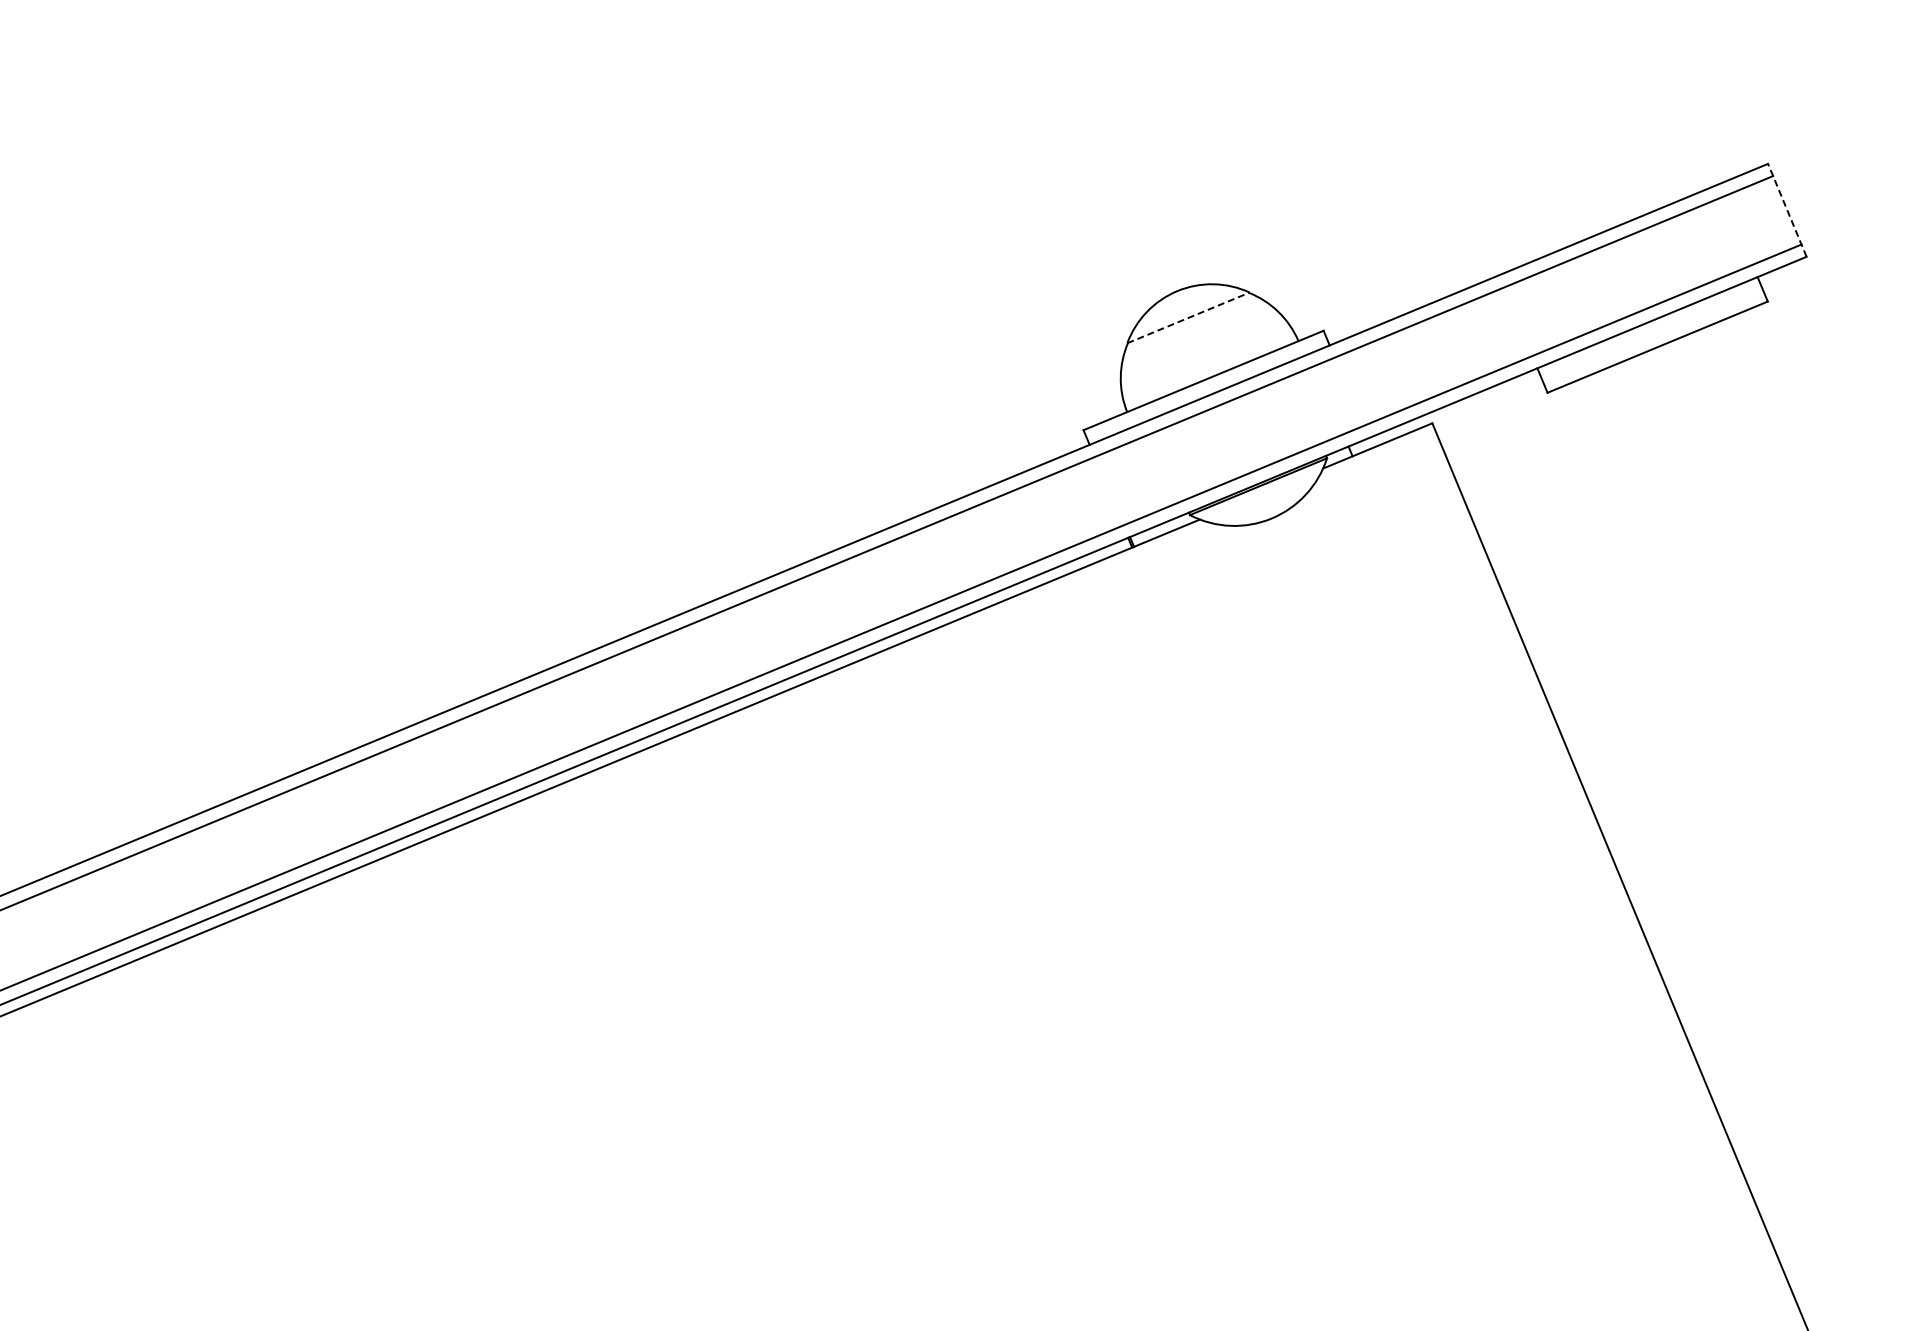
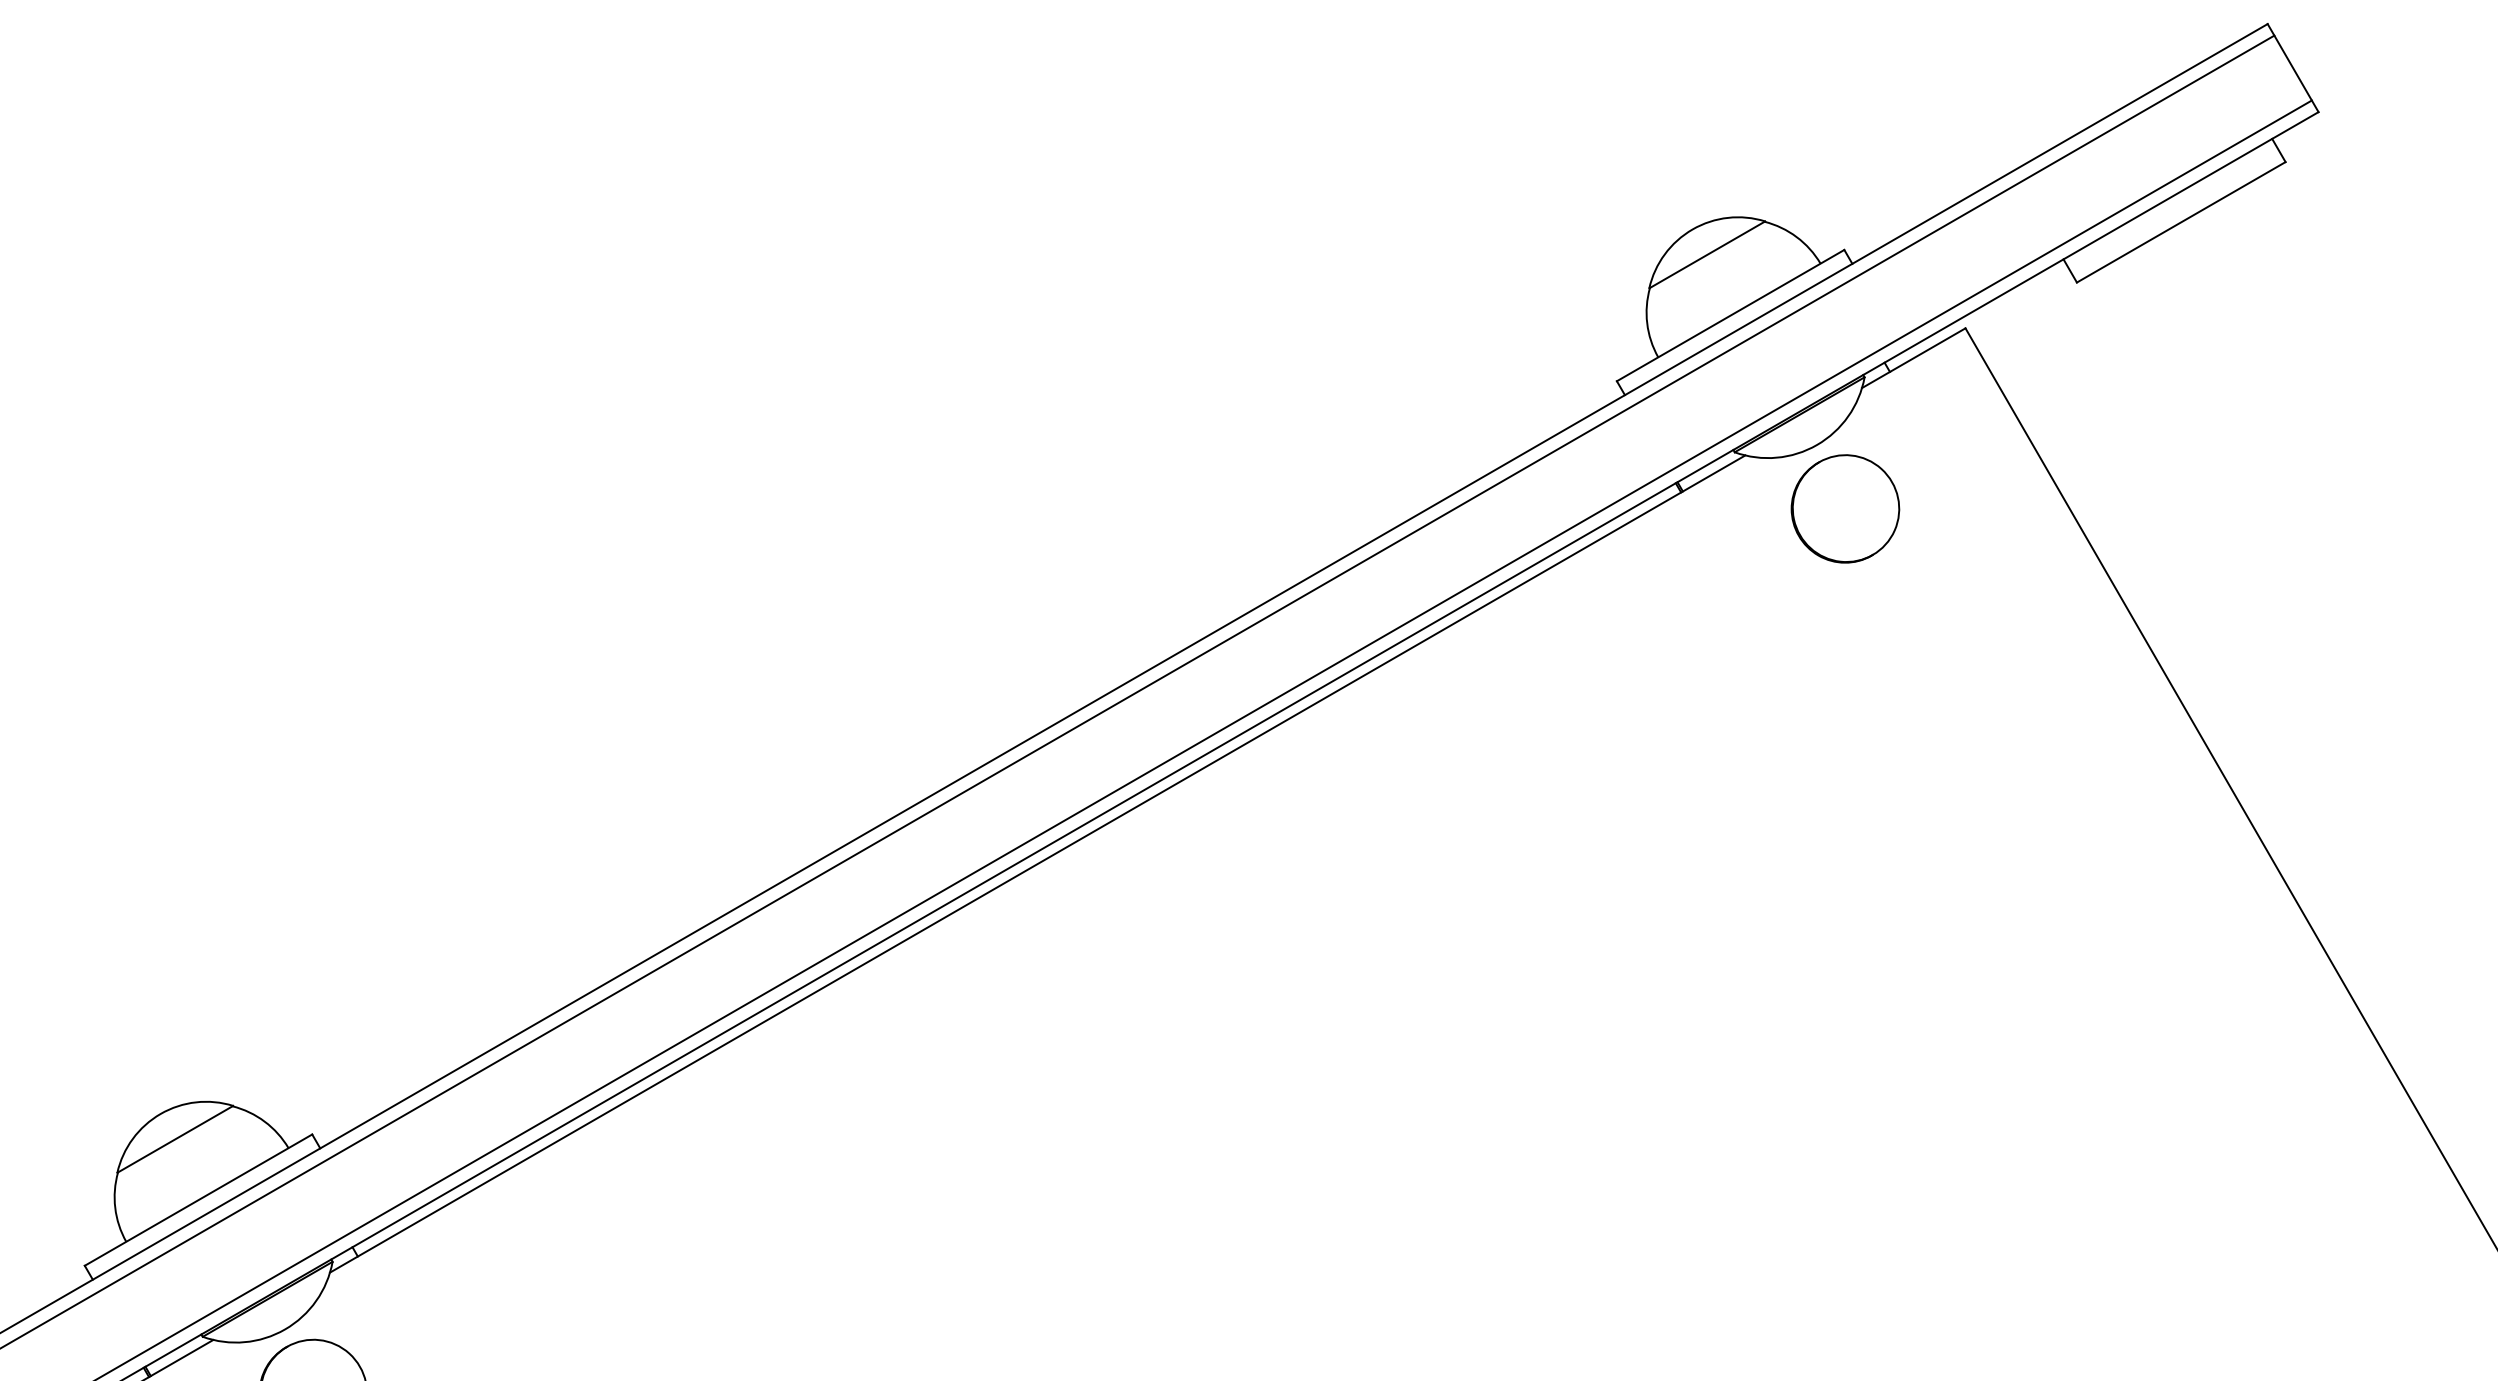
line: (1787, 210) -> (2293, 68), dashed -> solid
line: (1188, 317) -> (1707, 254), dashed -> solid
part: (1291, 584) -> (1845, 508), added

